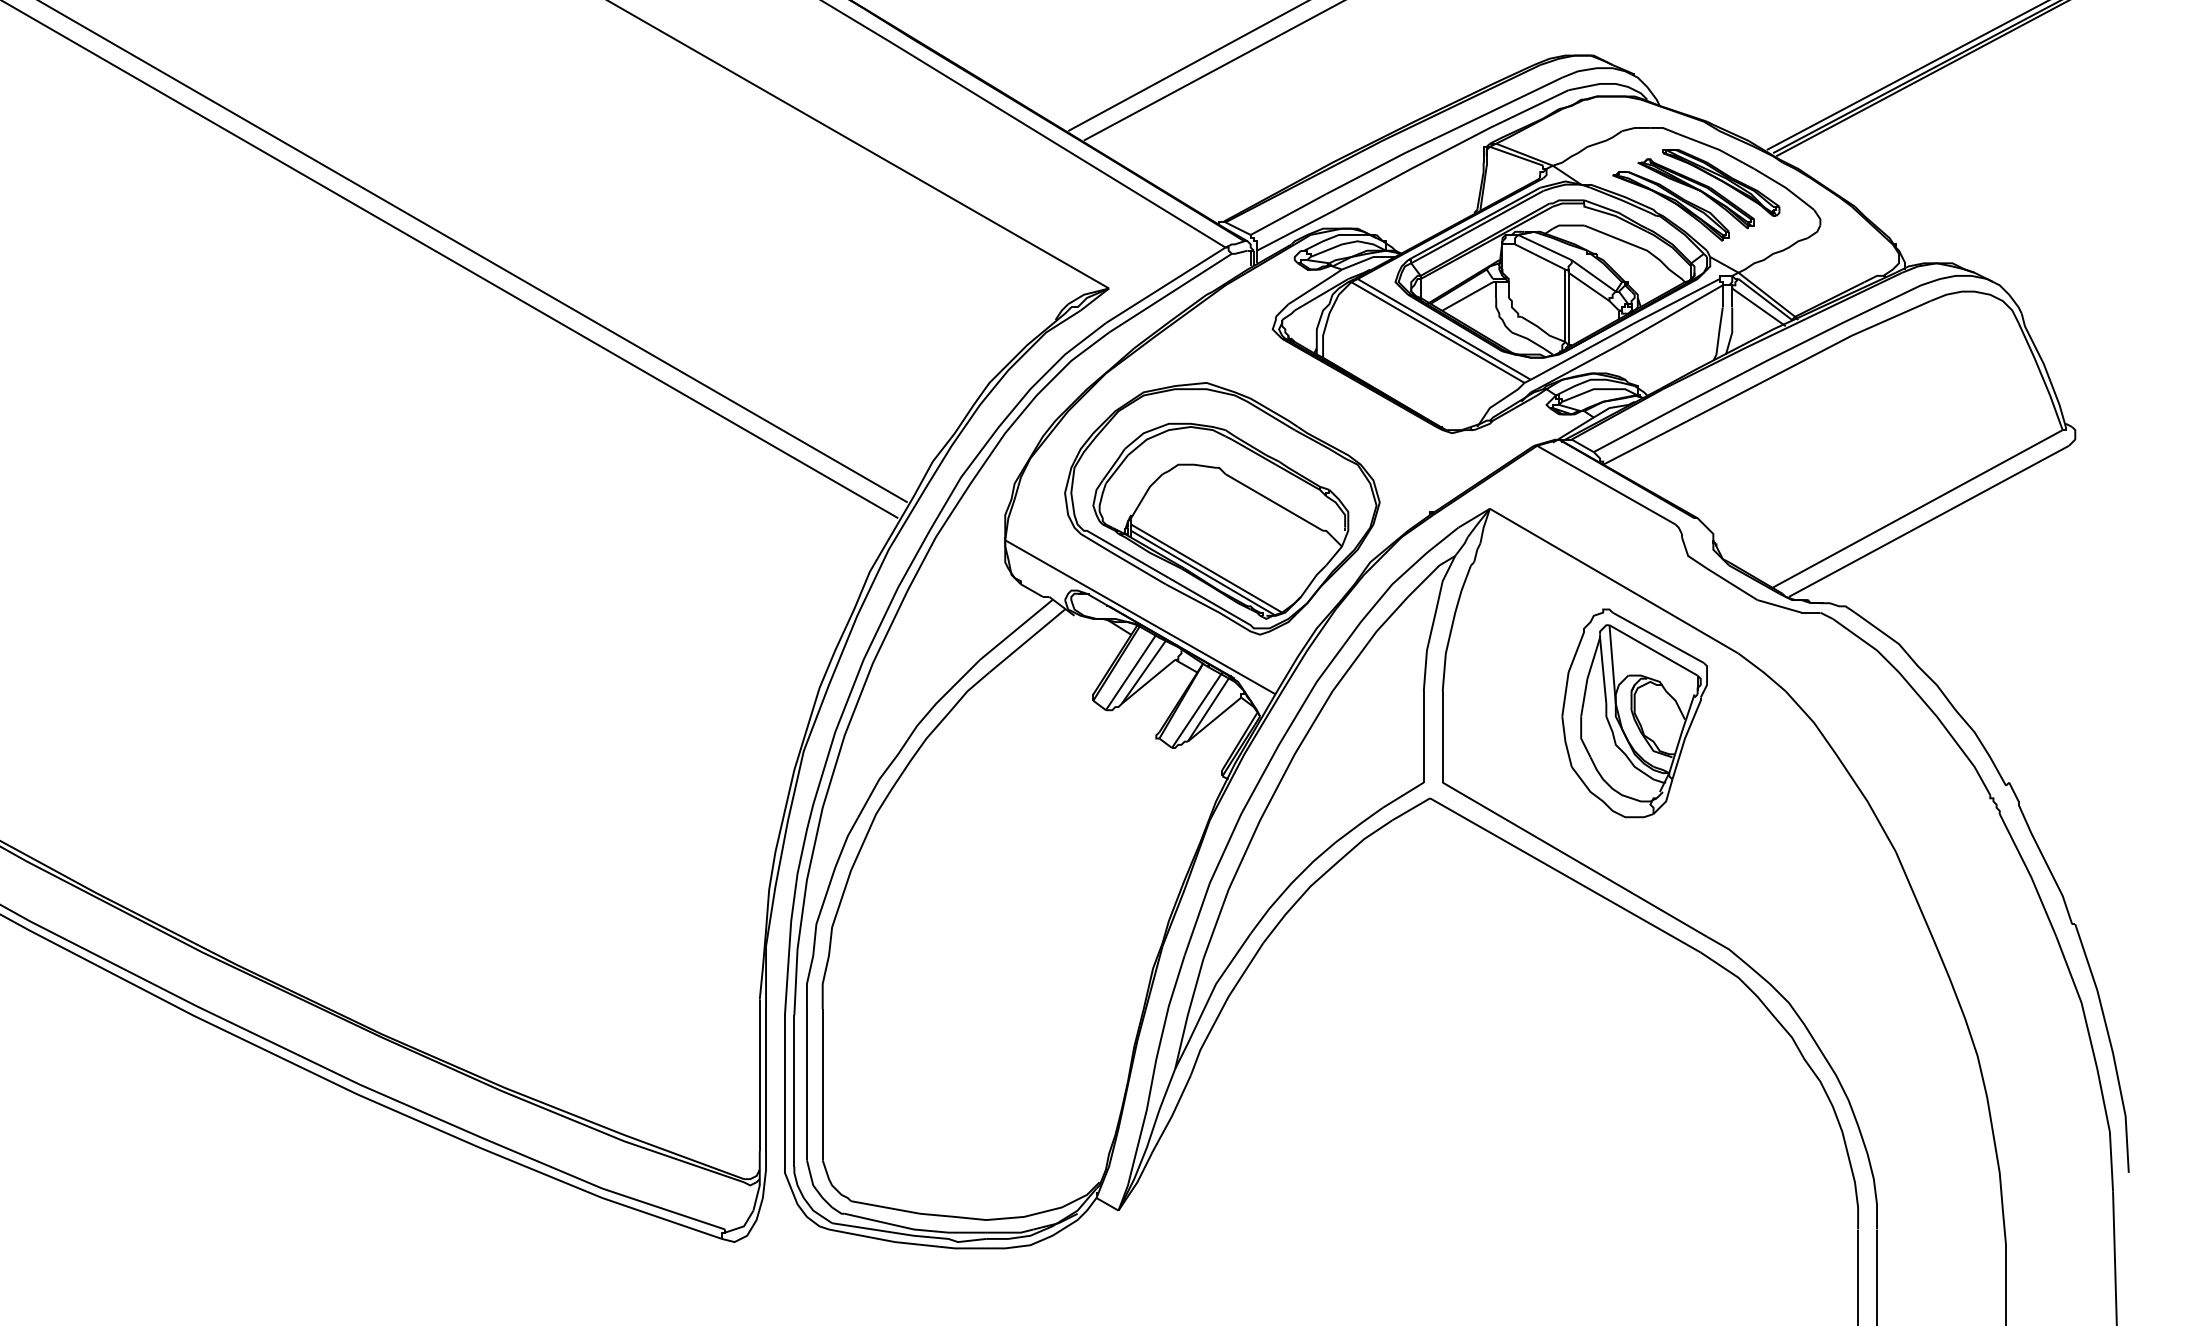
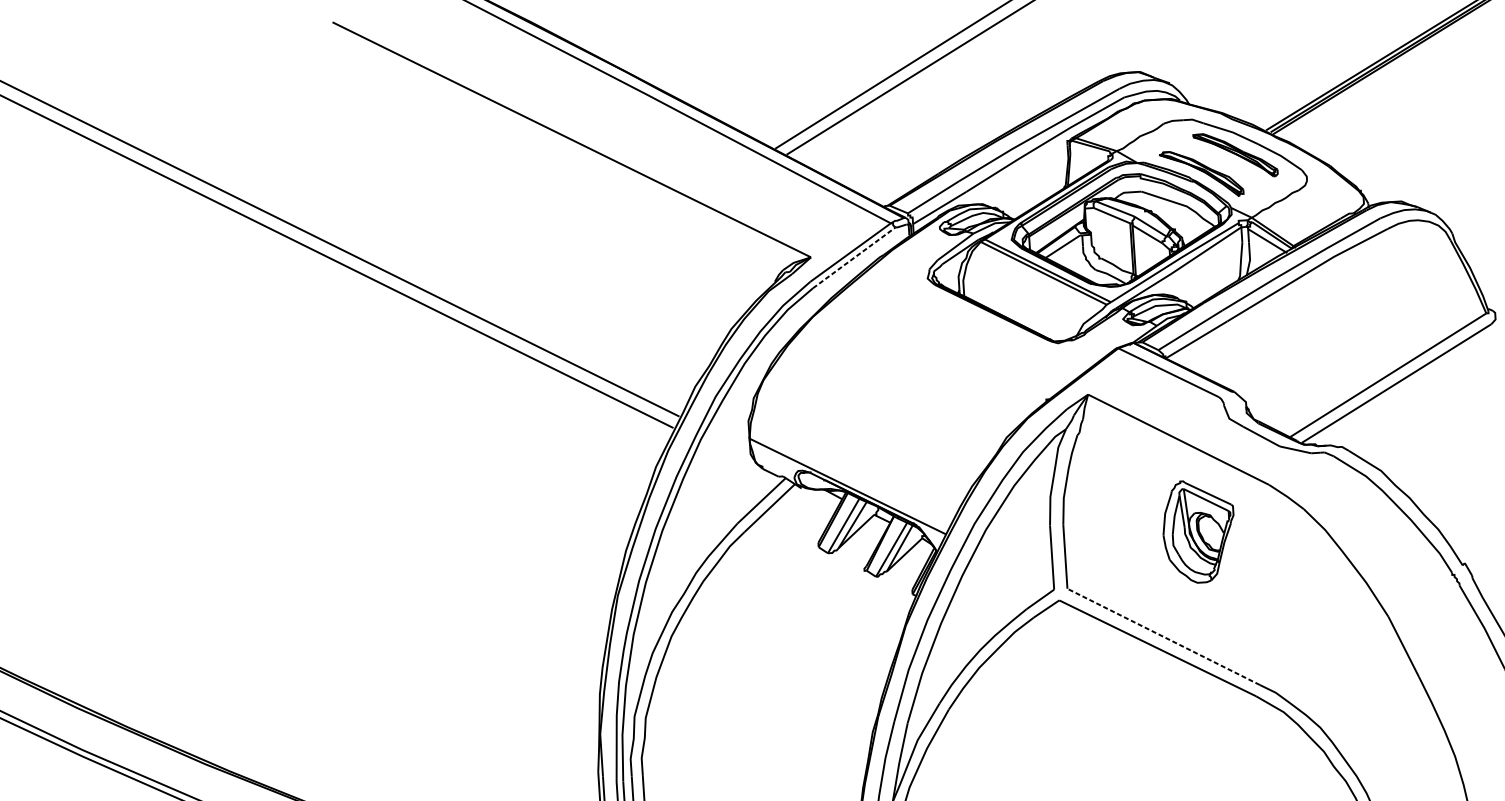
part: (1695, 193) -> (1218, 164), removed
line: (1170, 293) -> (854, 258), solid -> dashed
part: (1222, 508) -> (900, 406), removed
part: (1634, 713) -> (1198, 531), size x0.7
line: (1574, 859) -> (1163, 636), solid -> dashed

